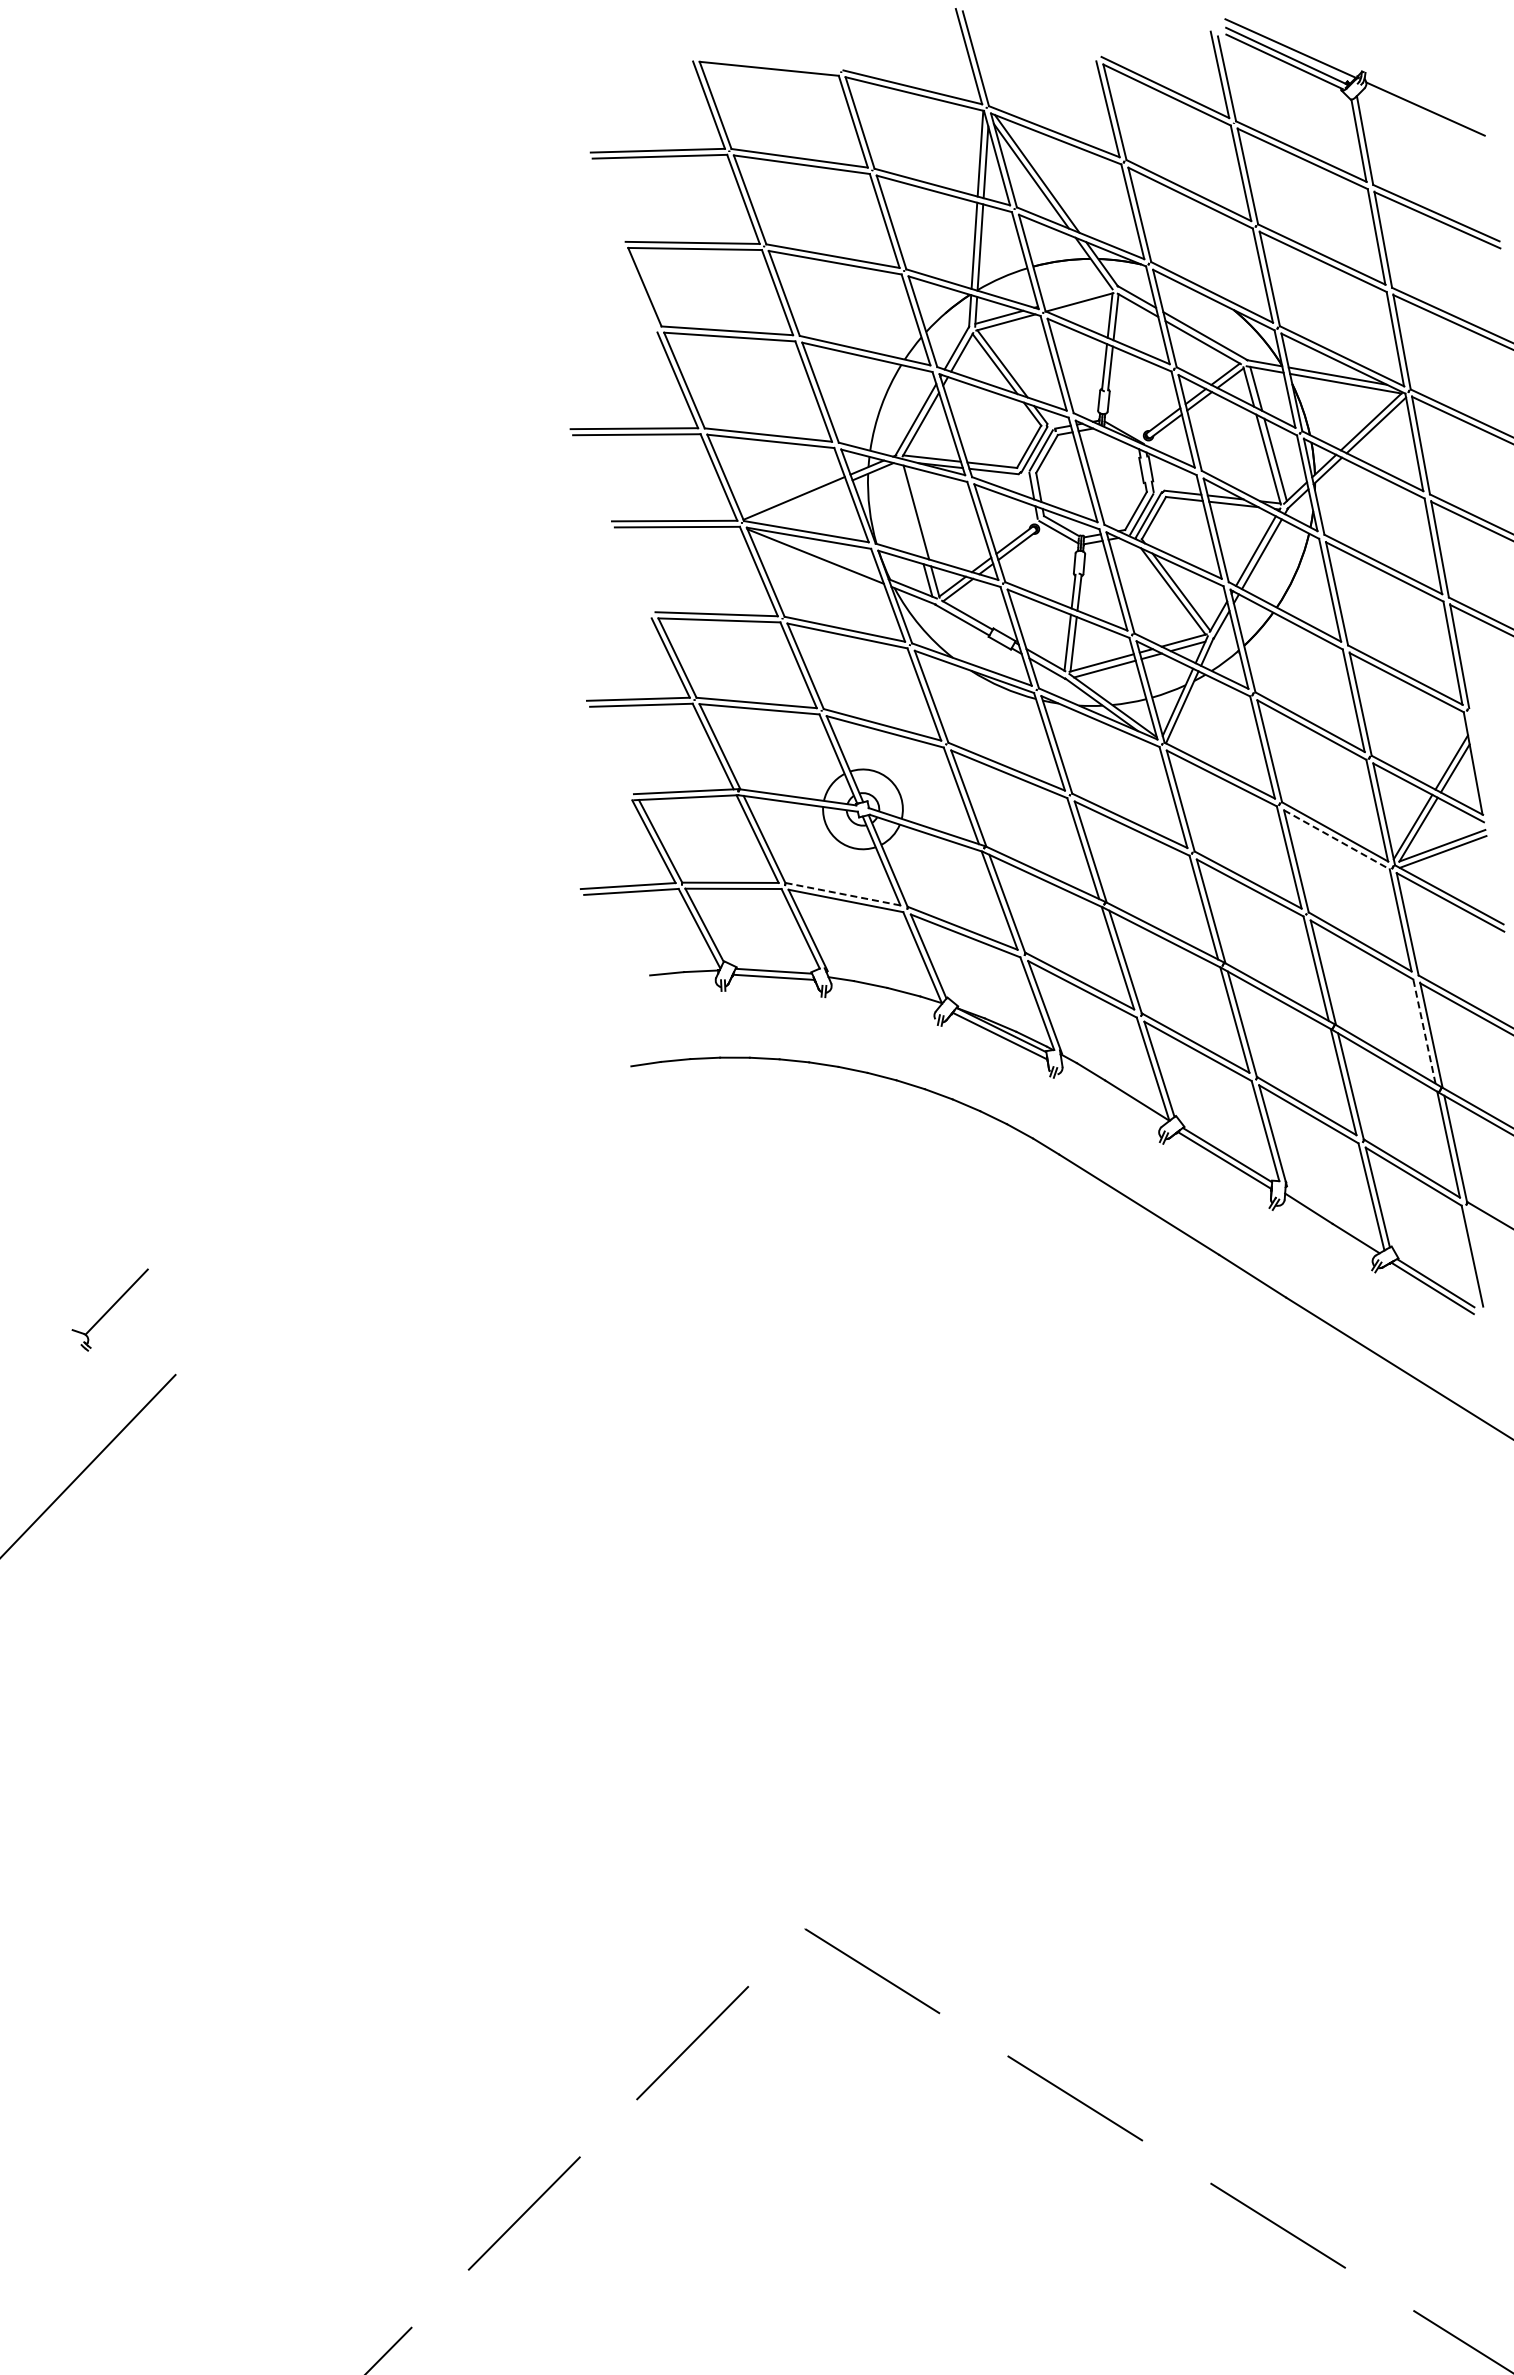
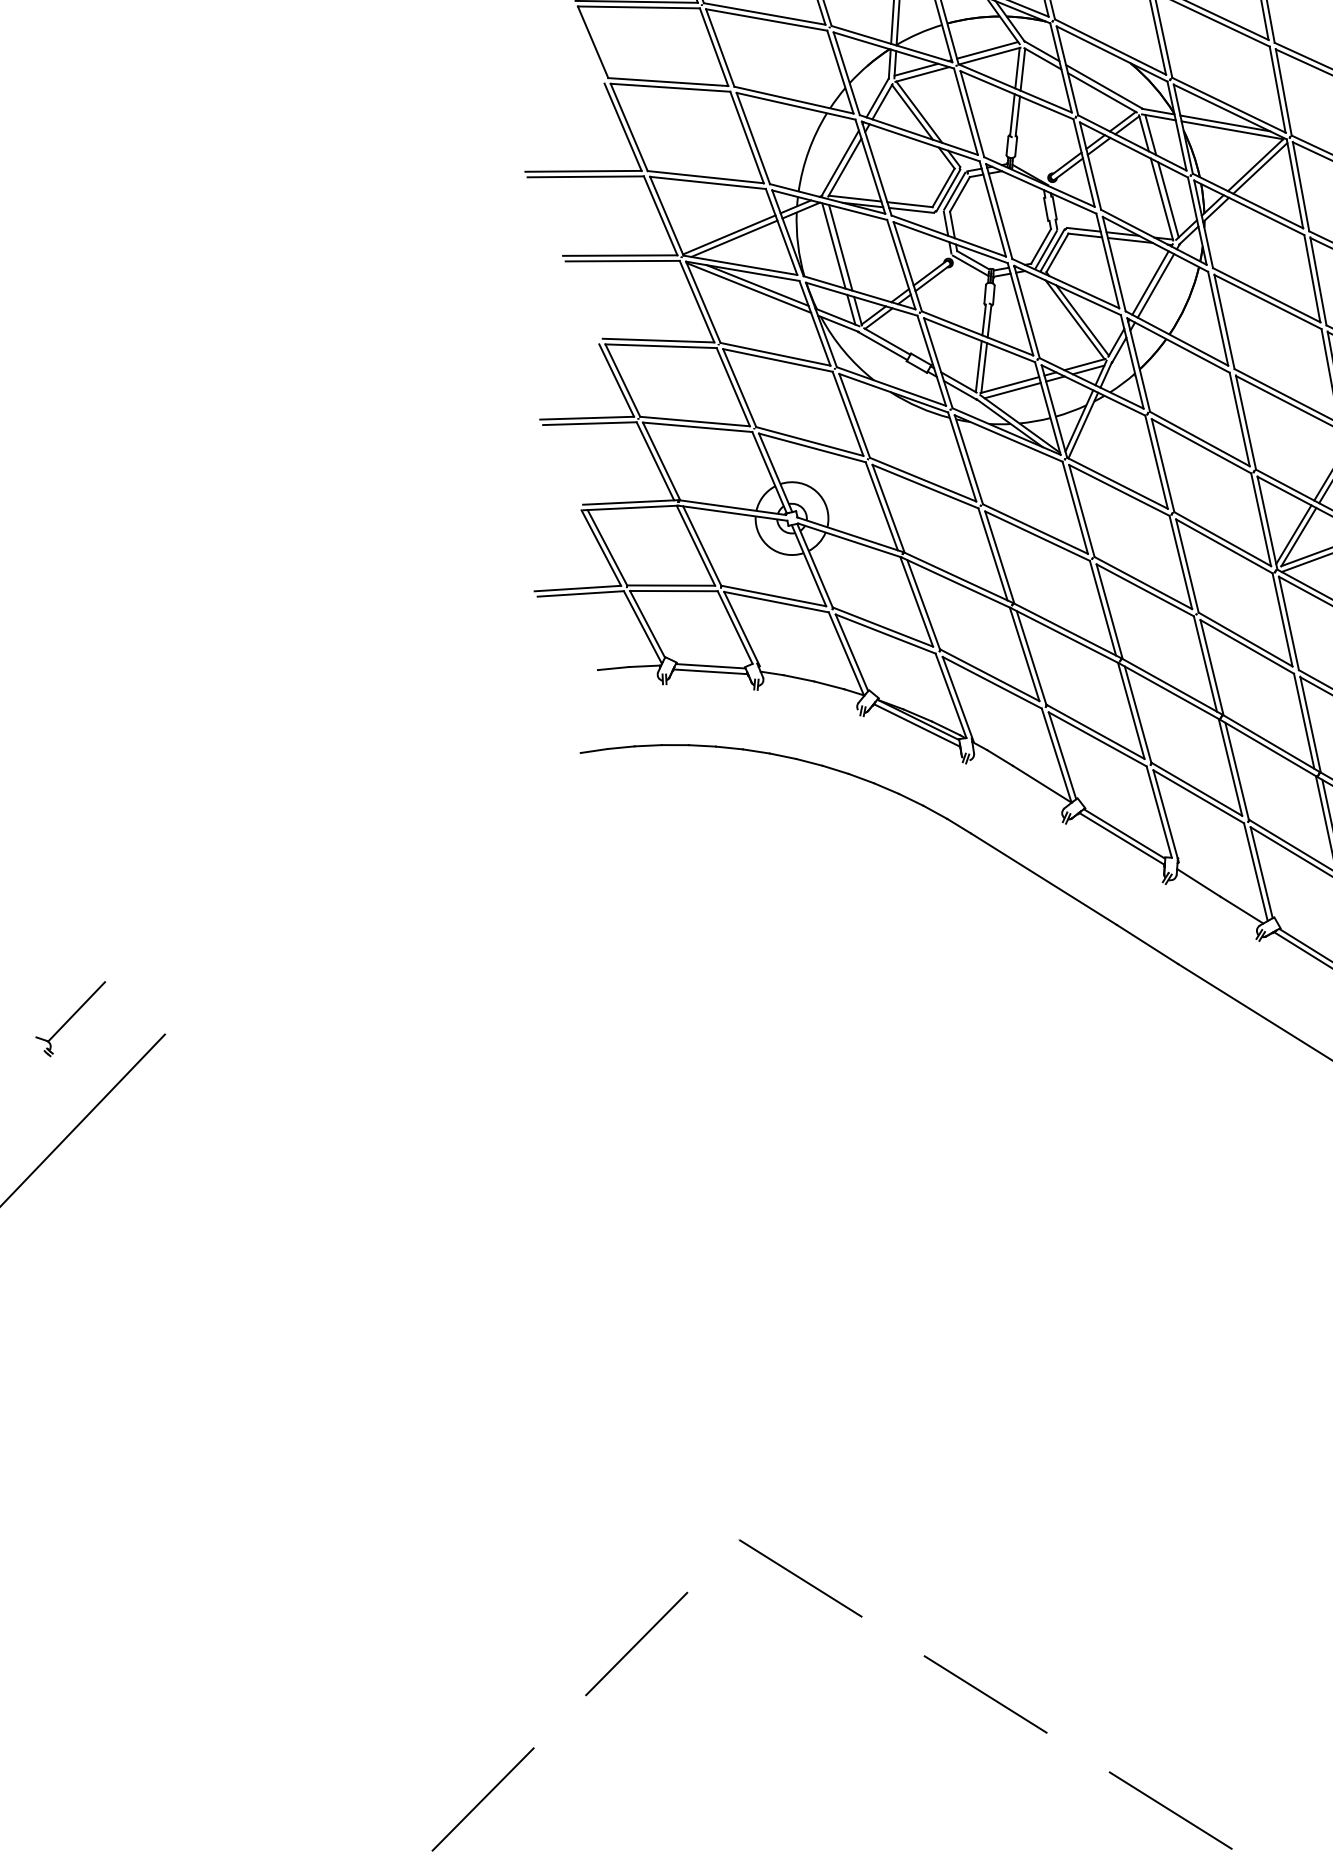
line: (1076, 295) -> (986, 49), added
line: (799, 502) -> (734, 238), added
line: (908, 510) -> (833, 245), added
line: (825, 553) -> (757, 285), added
line: (1336, 839) -> (1223, 546), dashed -> solid
line: (842, 894) -> (773, 596), dashed -> solid
line: (1424, 1031) -> (1304, 721), dashed -> solid
part: (109, 1309) -> (70, 1018), moved

